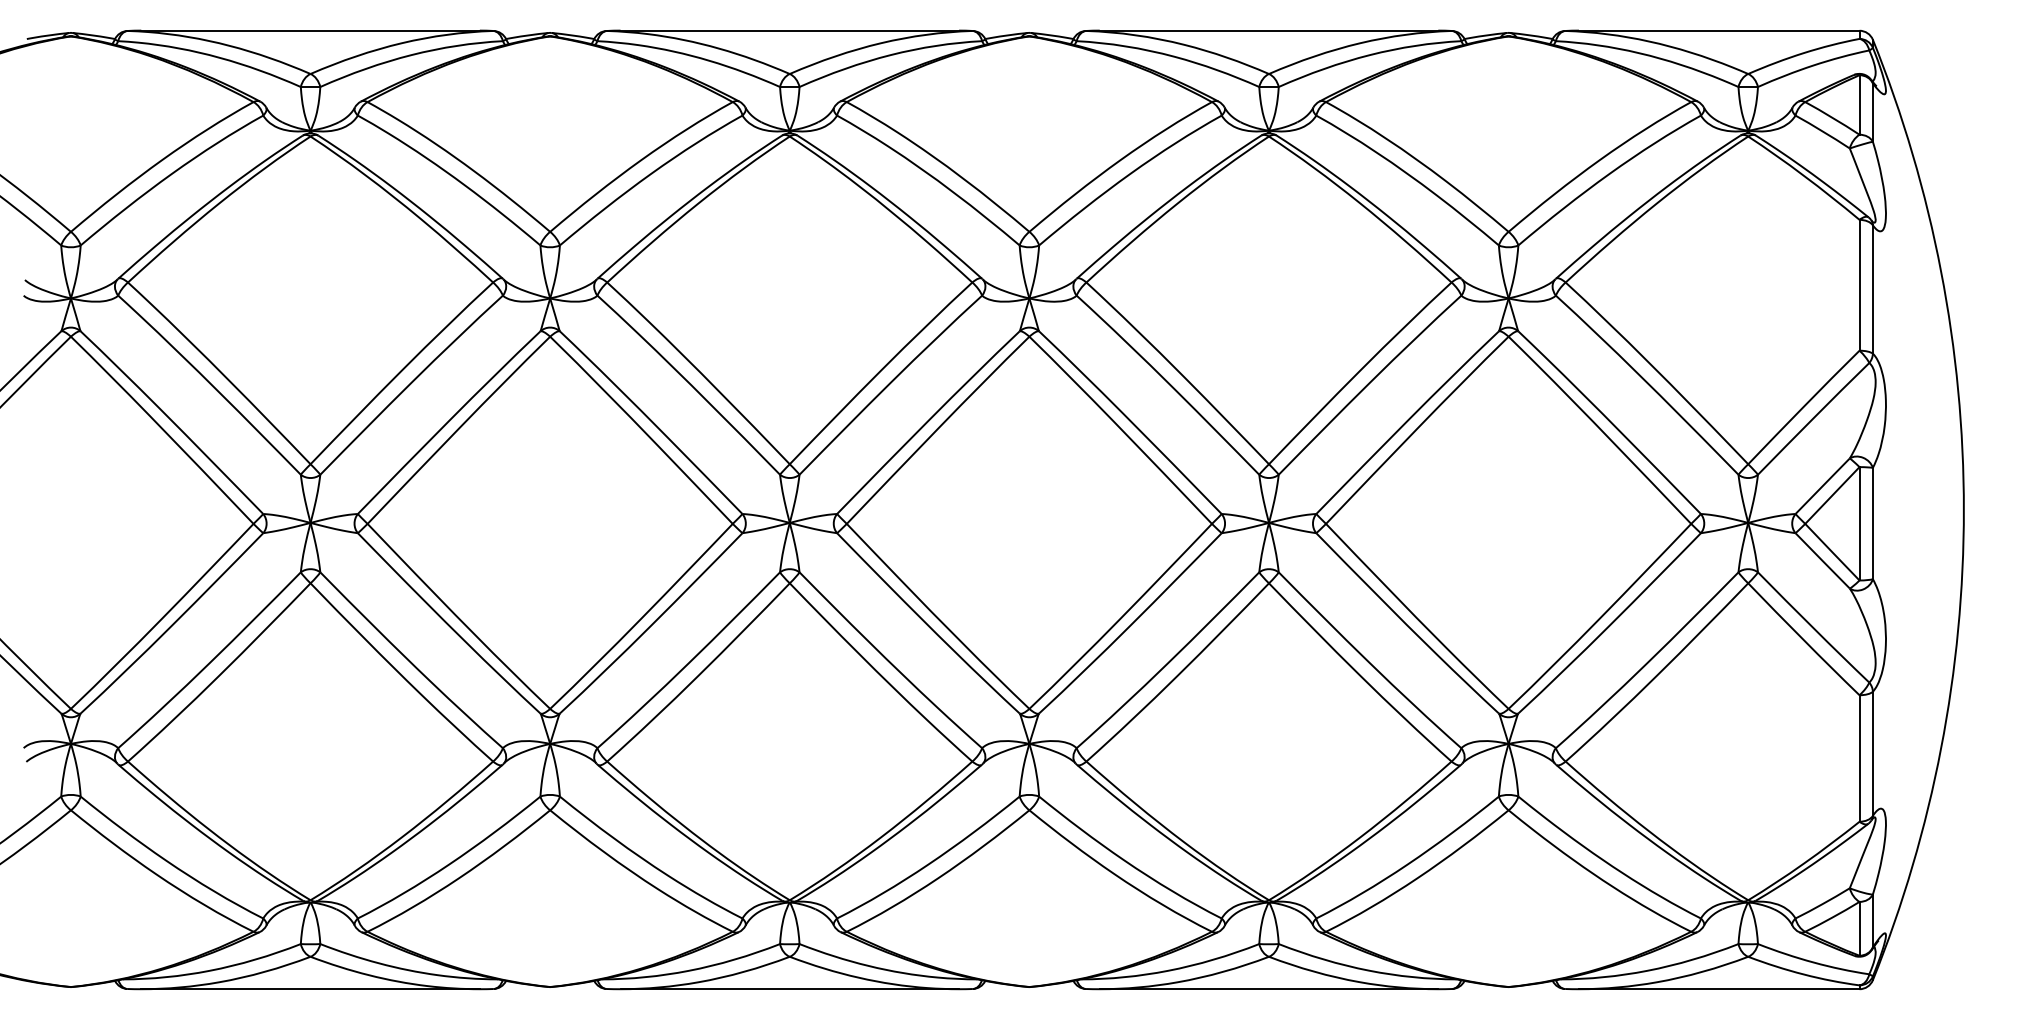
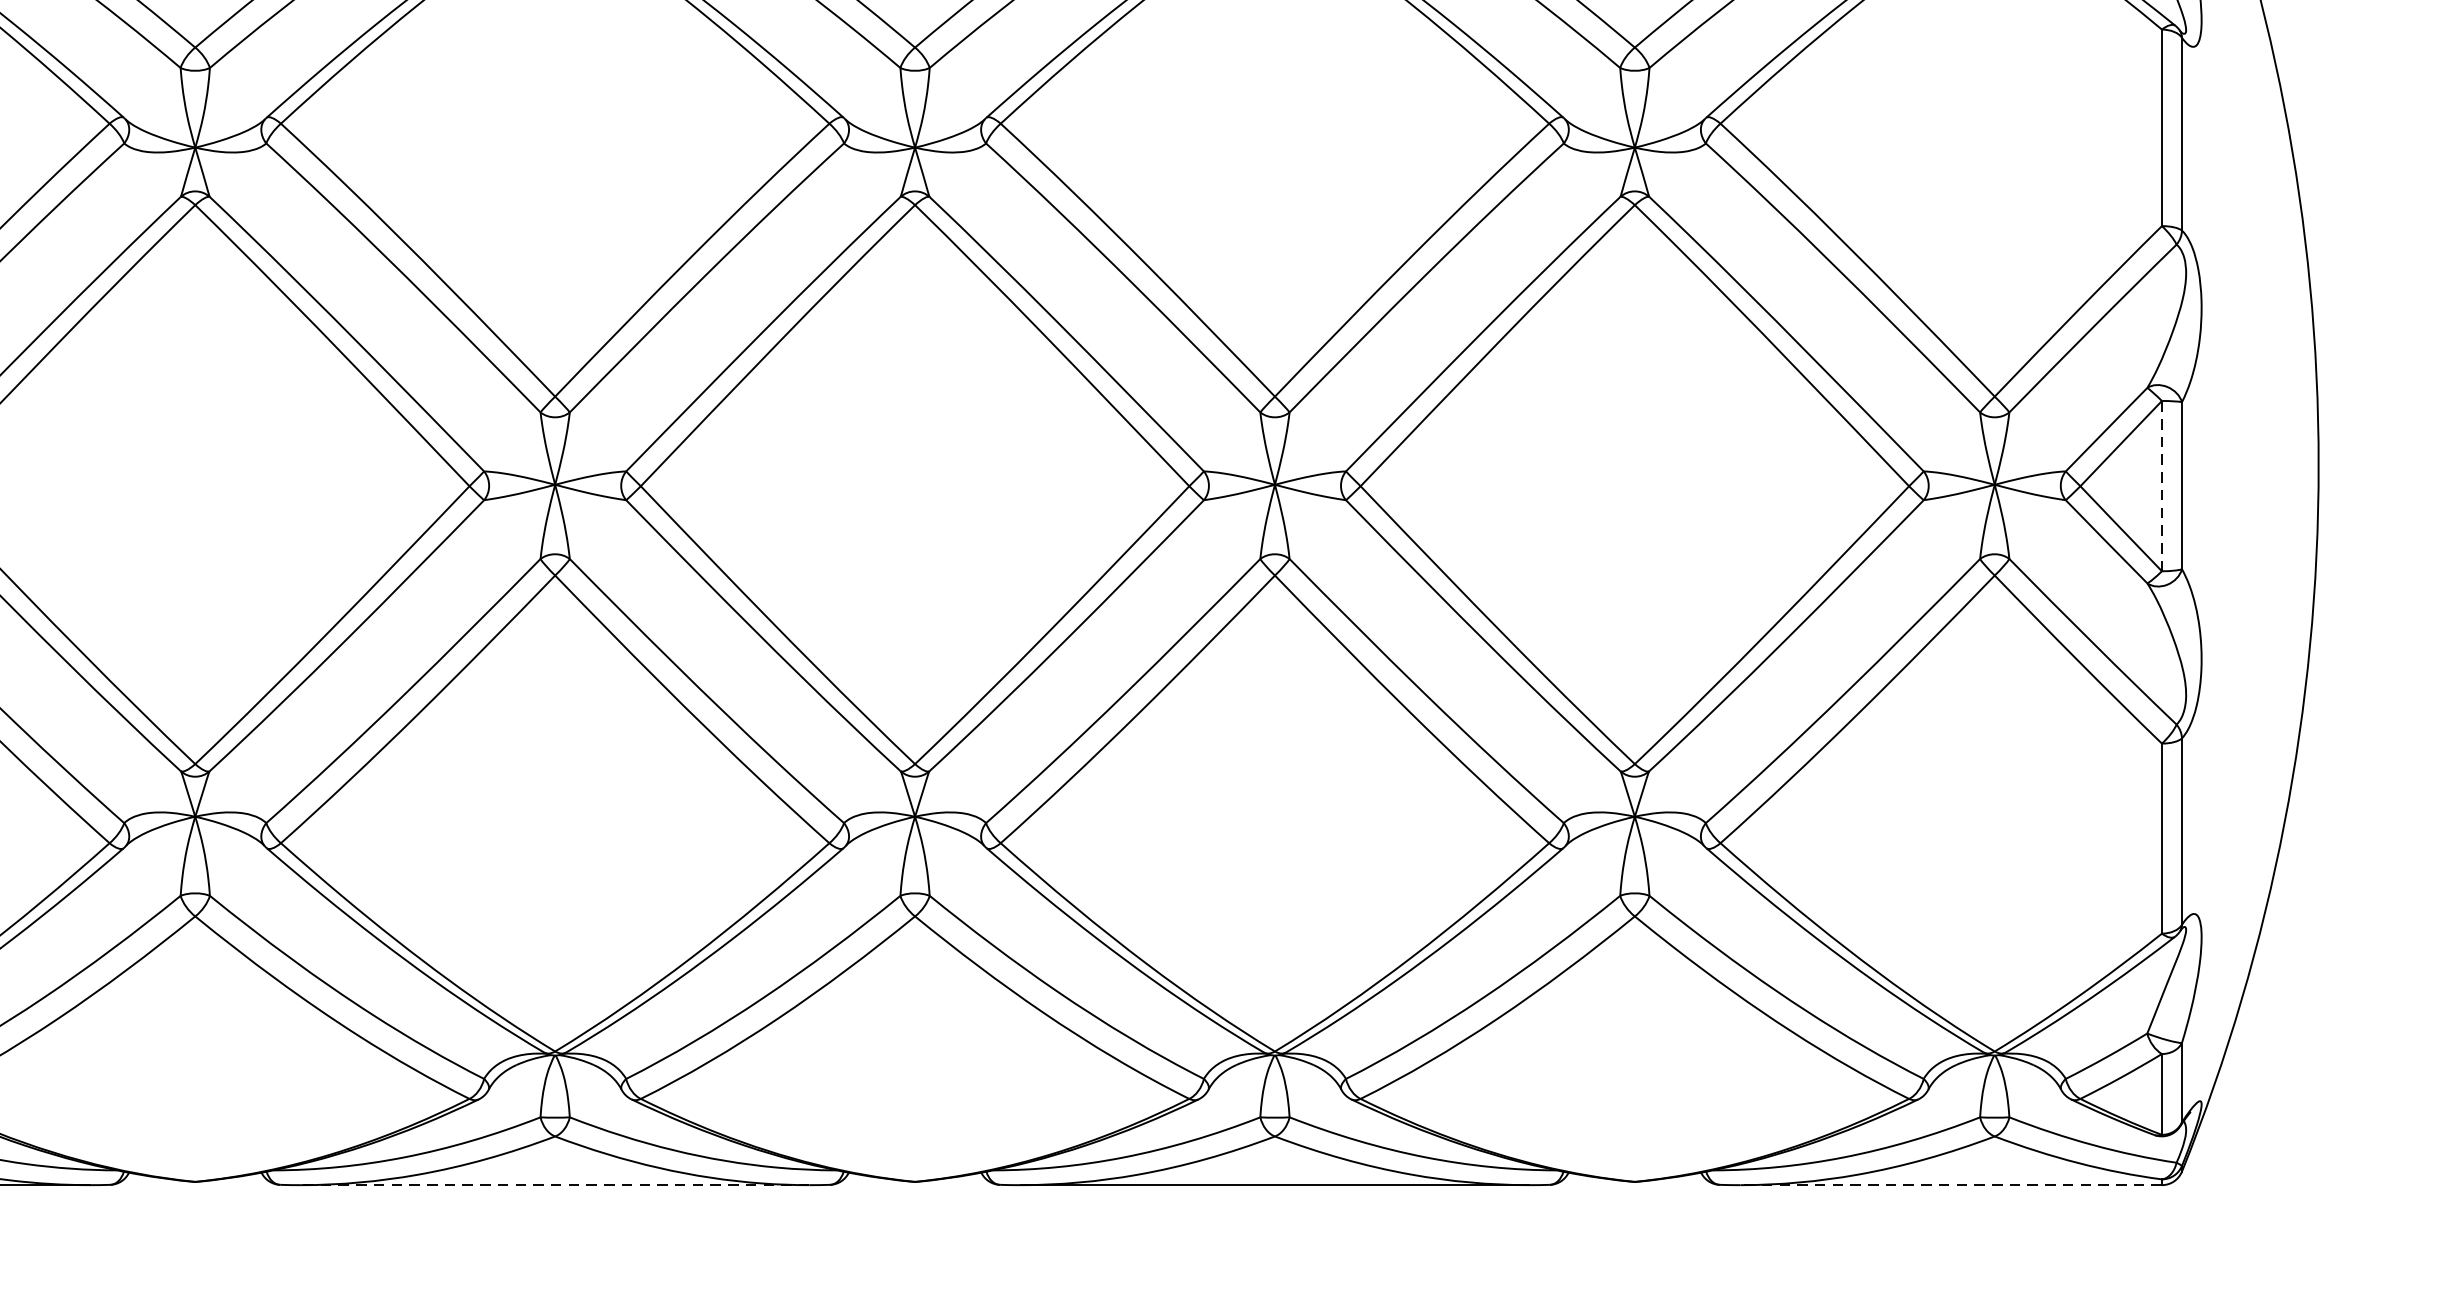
line: (1859, 523) -> (2161, 485), solid -> dashed
line: (789, 989) -> (554, 1185), solid -> dashed
line: (1718, 989) -> (1950, 1185), solid -> dashed

